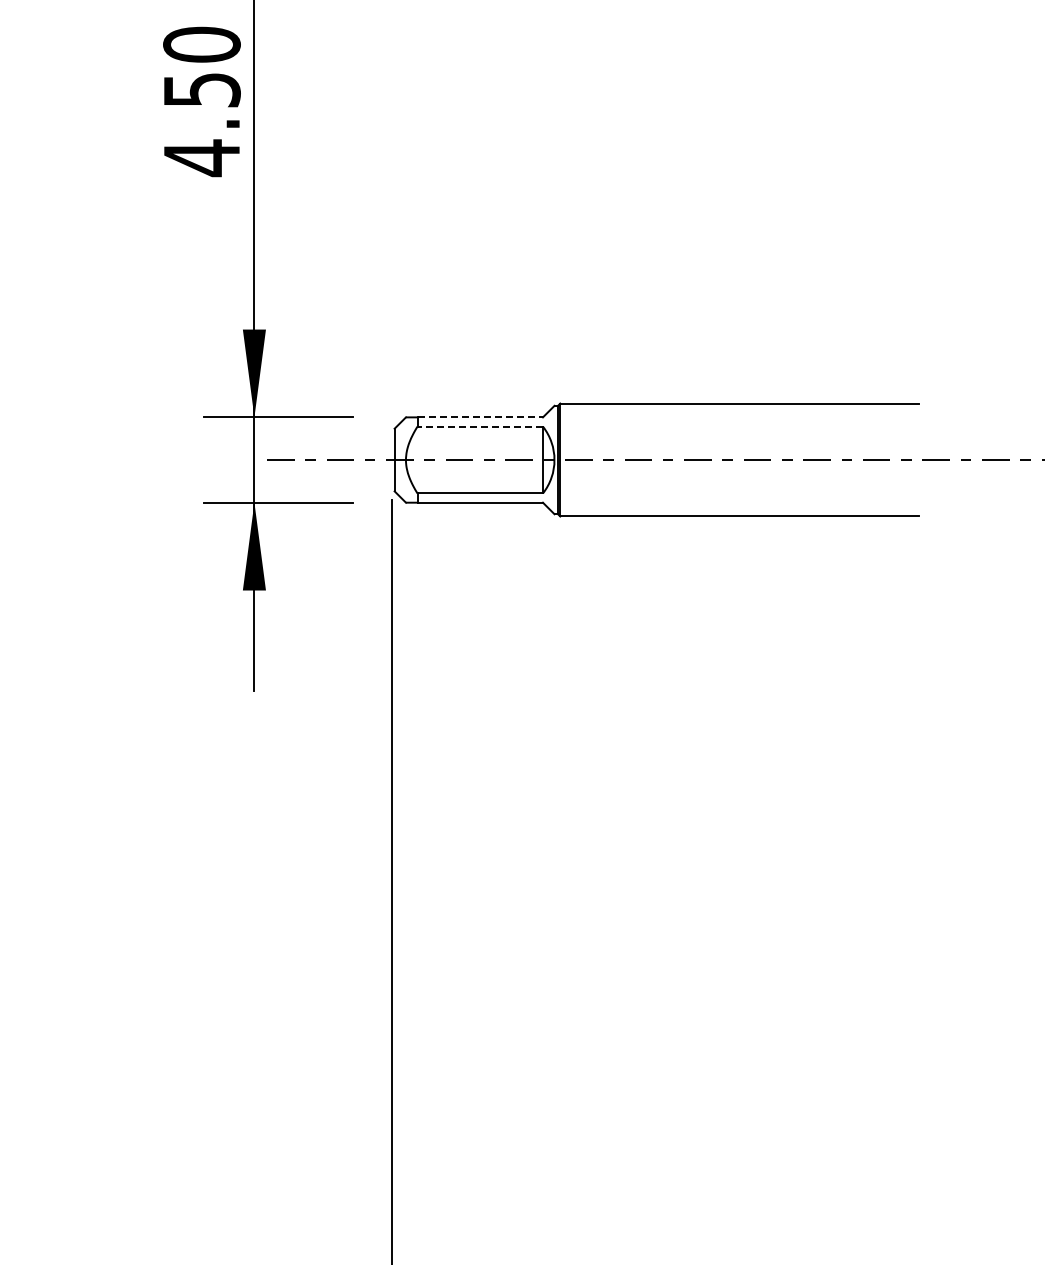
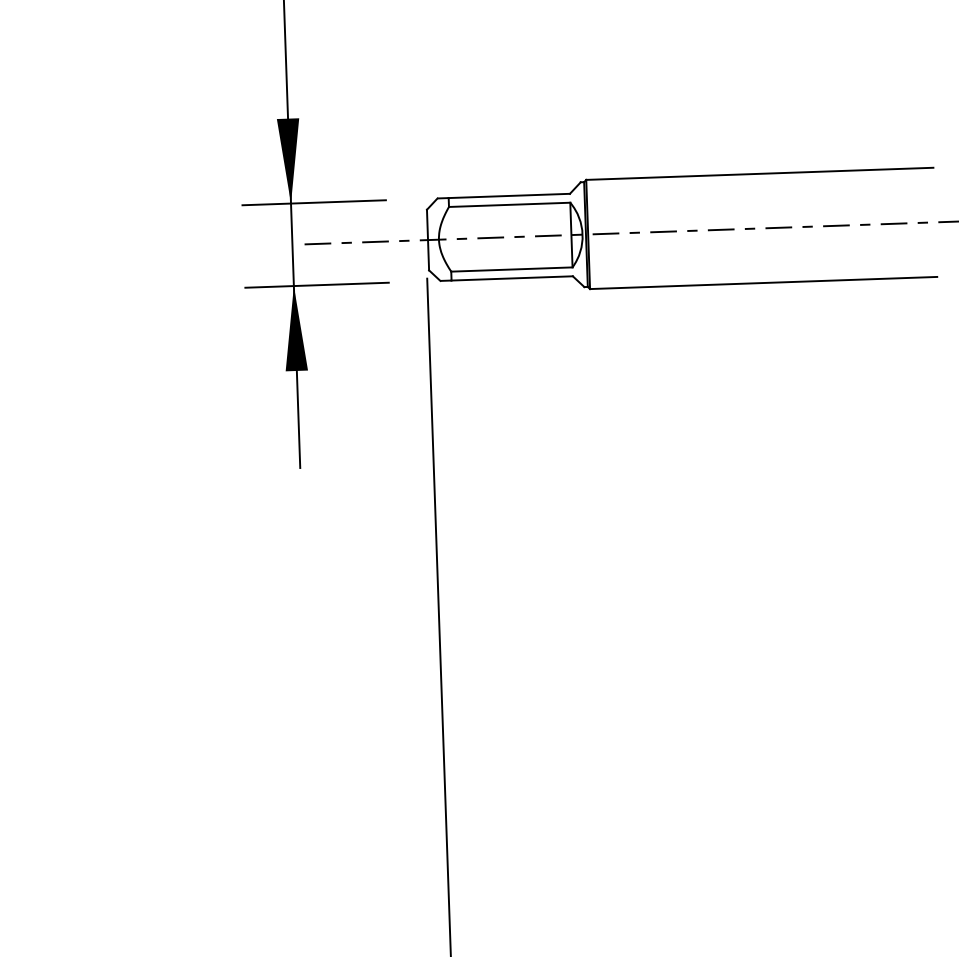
line: (480, 417) -> (509, 196), dashed -> solid
line: (480, 426) -> (509, 204), dashed -> solid

